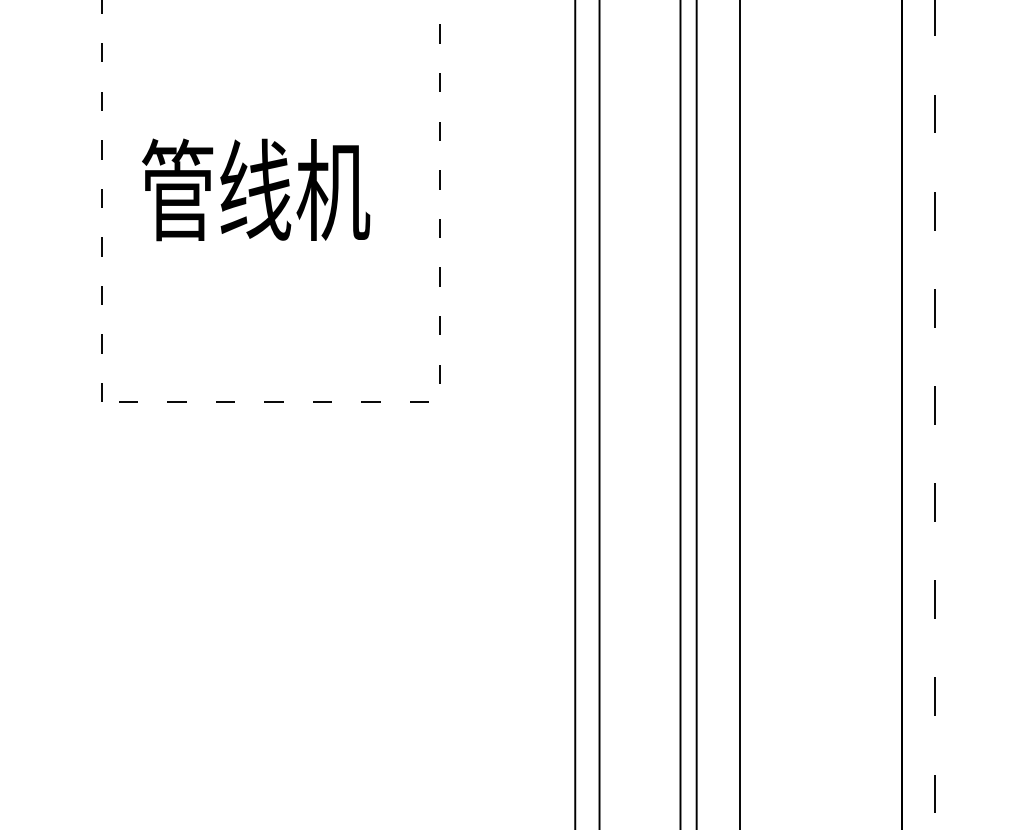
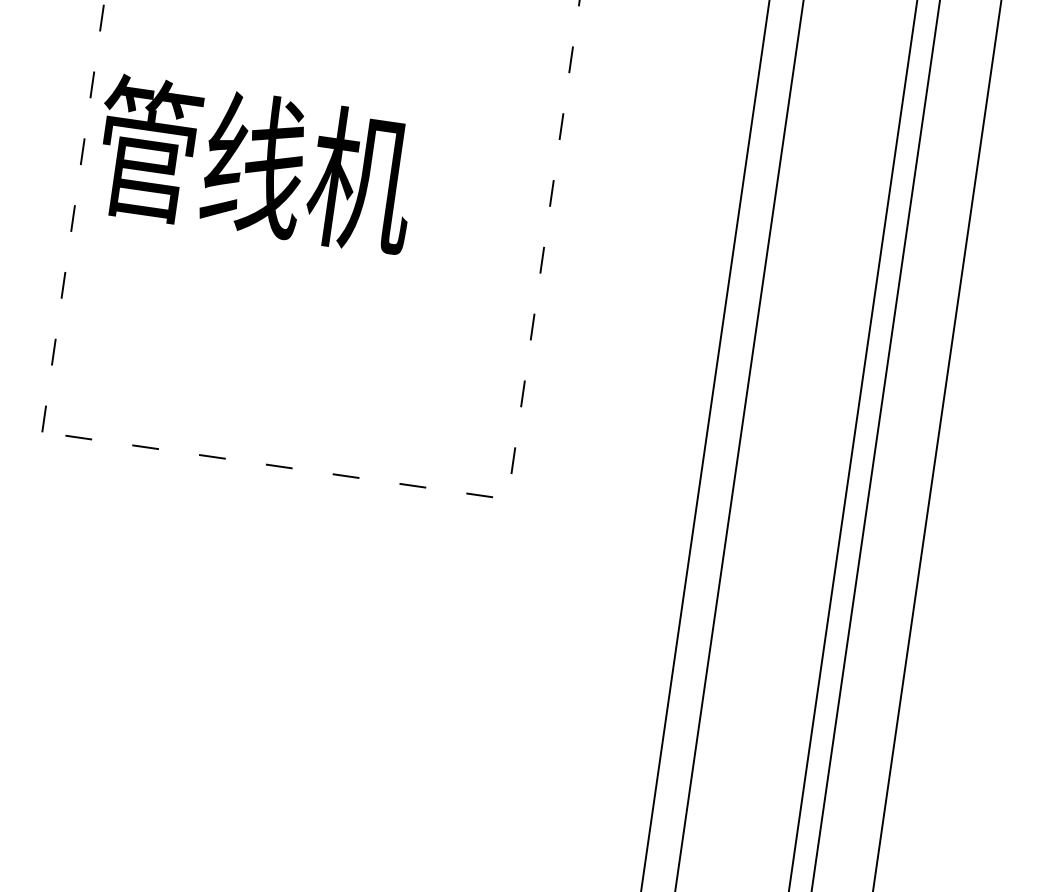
text: (256, 189) -> (256, 164), moved

